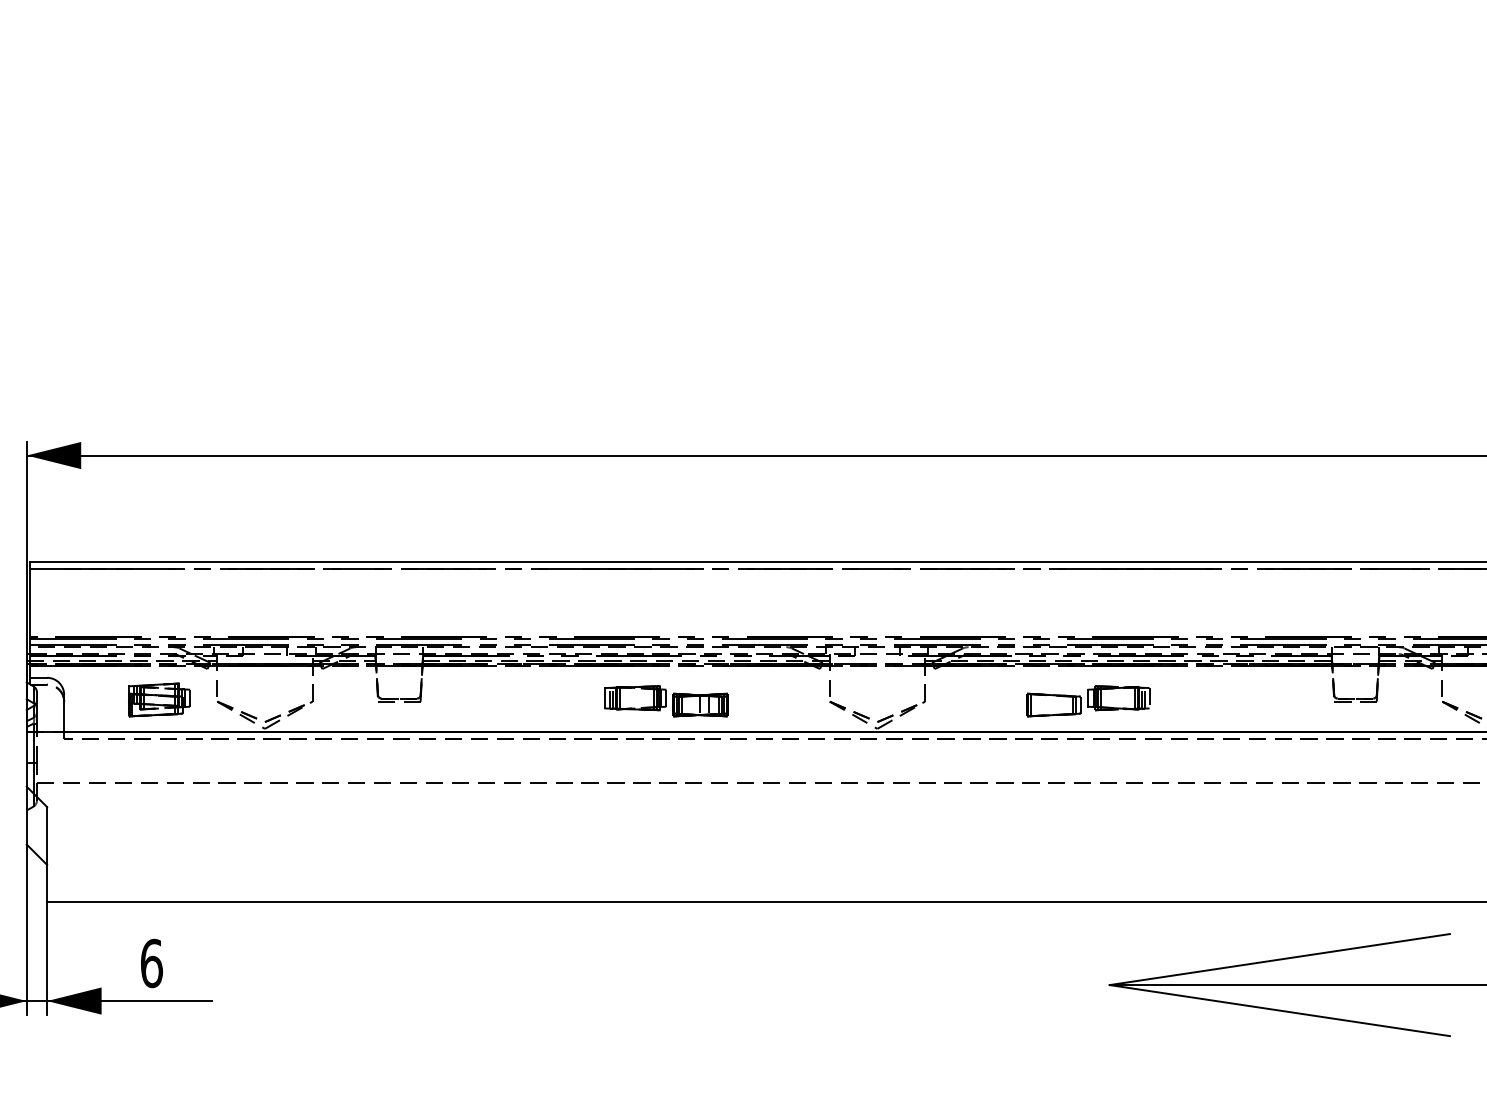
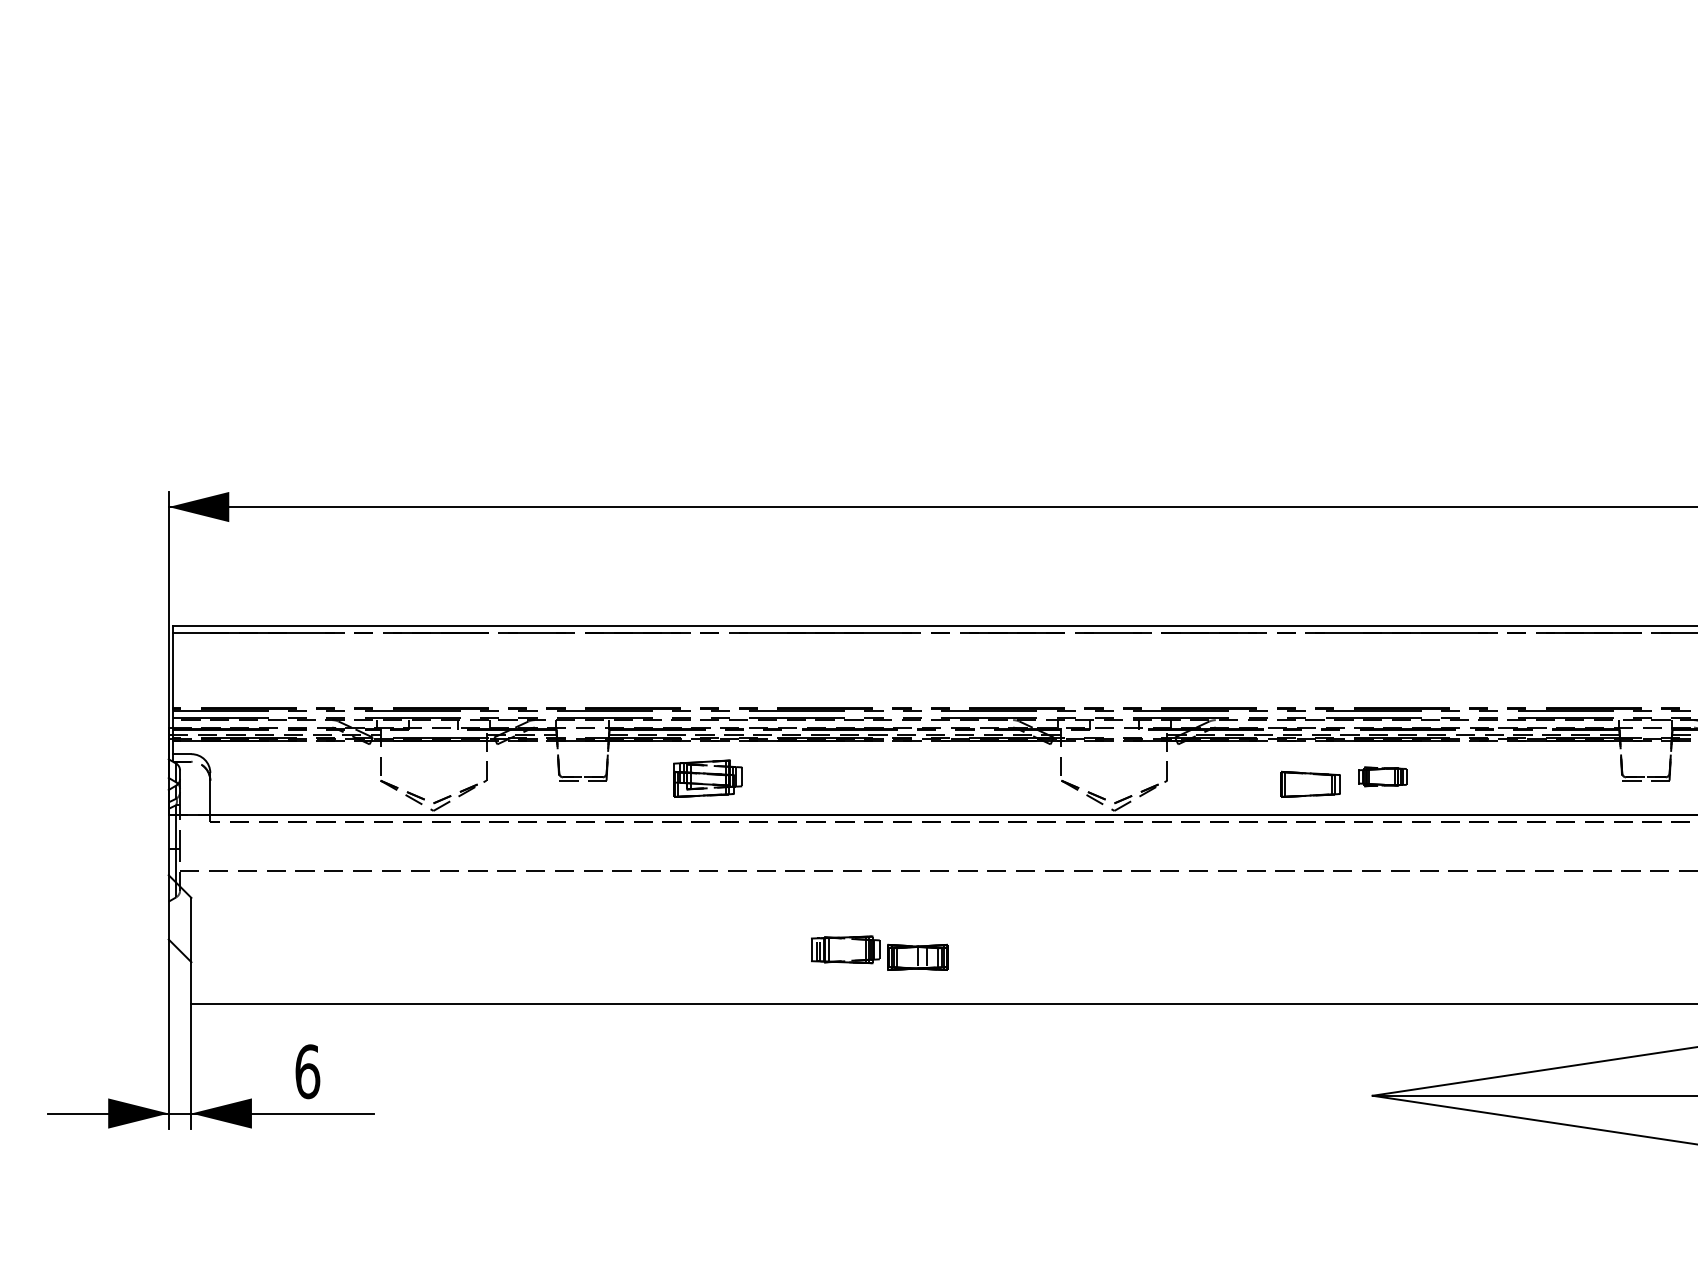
part: (1118, 697) -> (1382, 776), size x0.7
part: (158, 699) -> (707, 778), moved
part: (666, 700) -> (879, 952), moved

